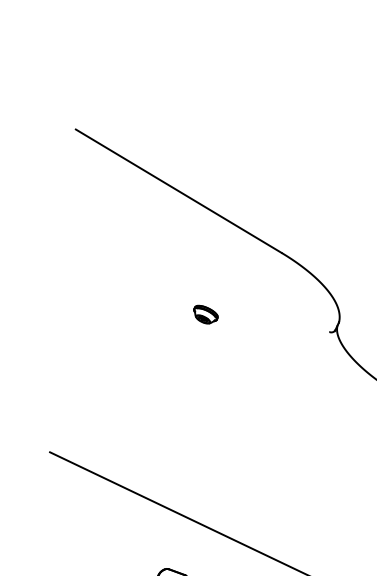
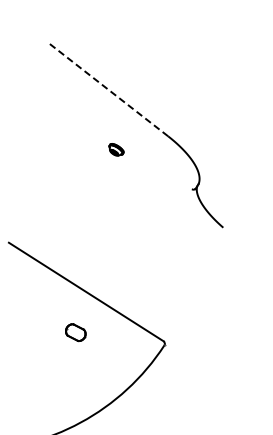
line: (177, 190) -> (108, 89), solid -> dashed
part: (205, 313) -> (116, 149), moved

